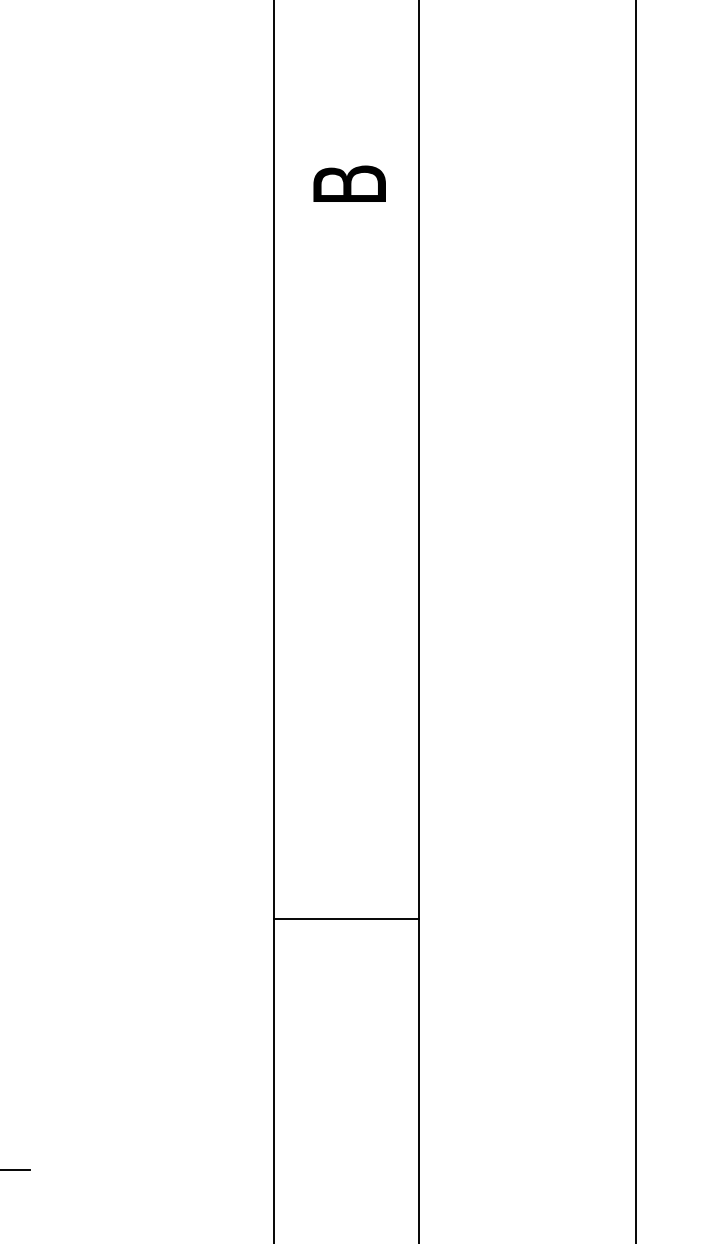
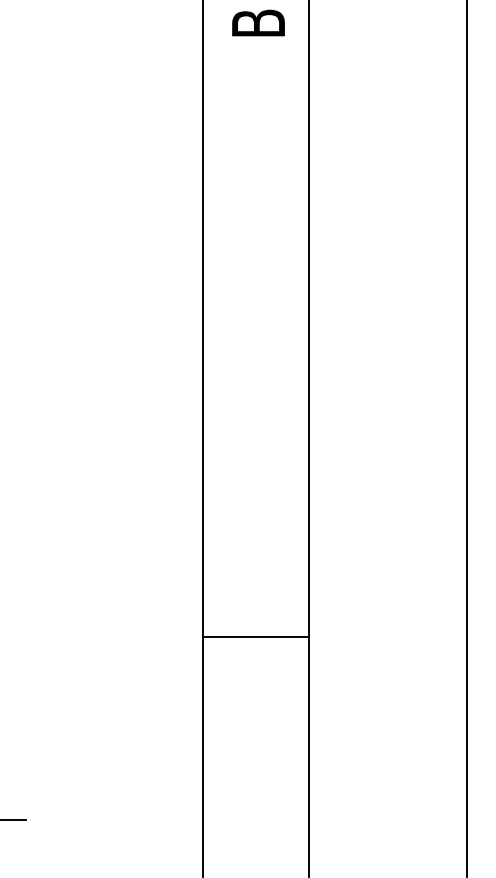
text: (349, 183) -> (258, 22), moved

